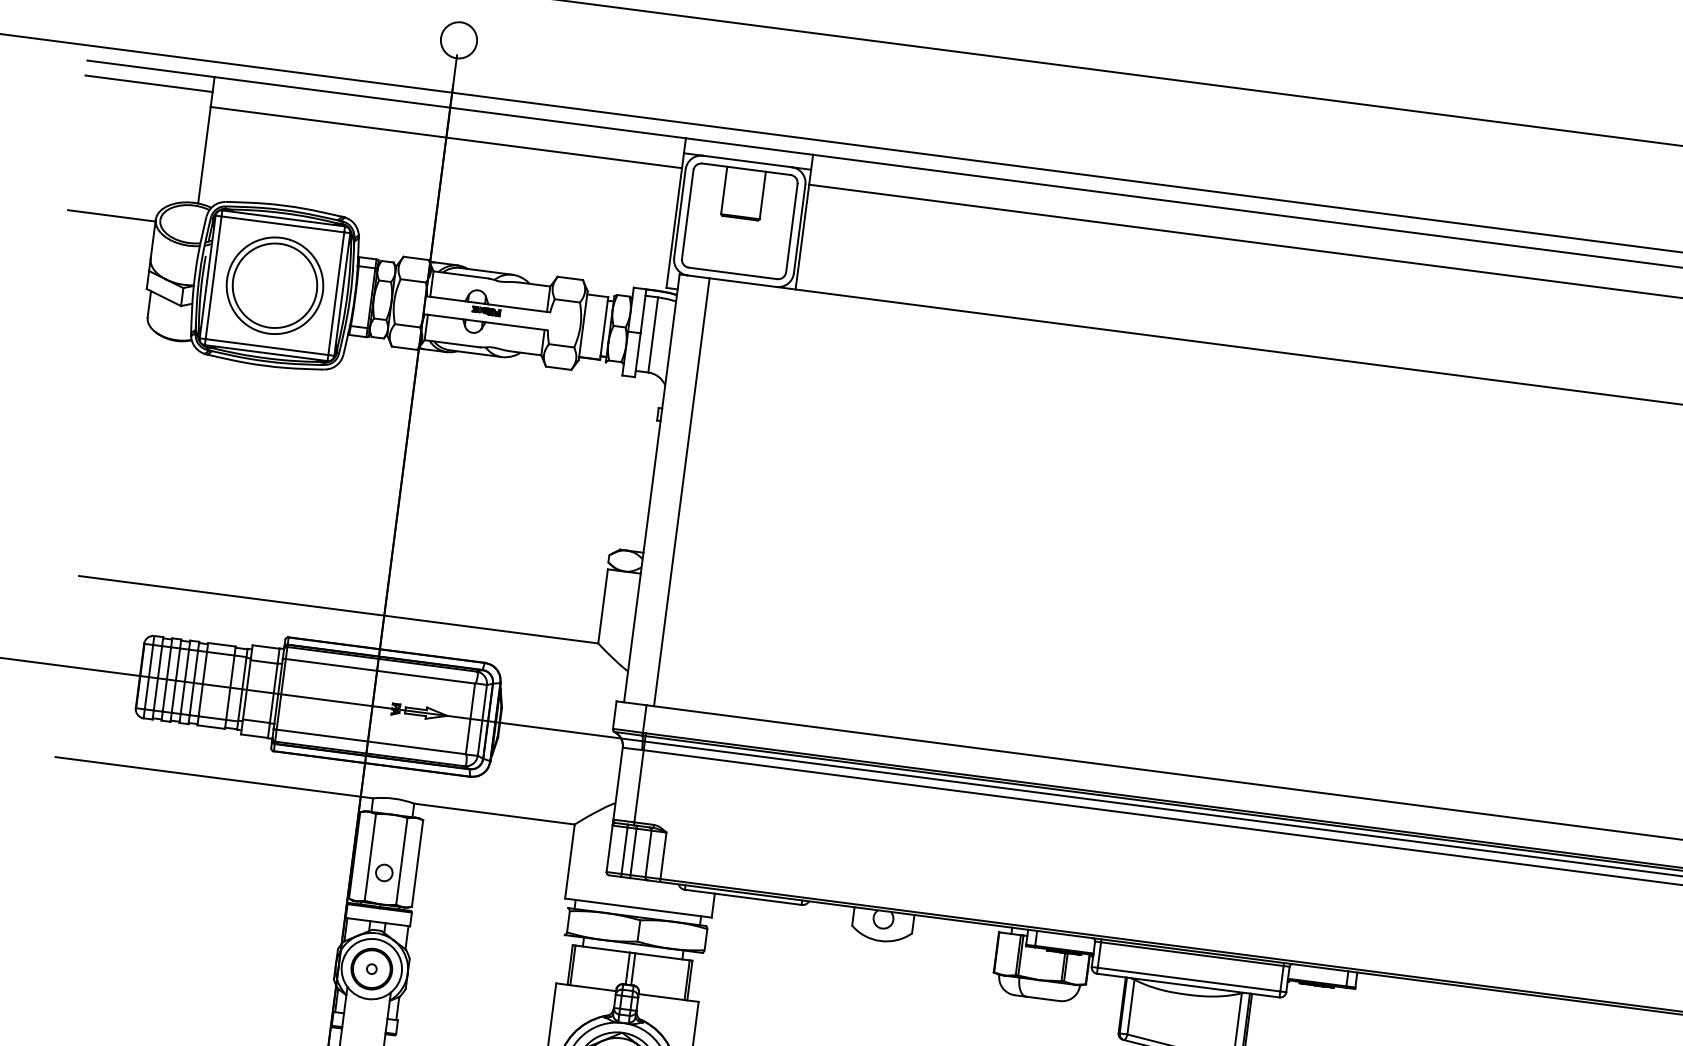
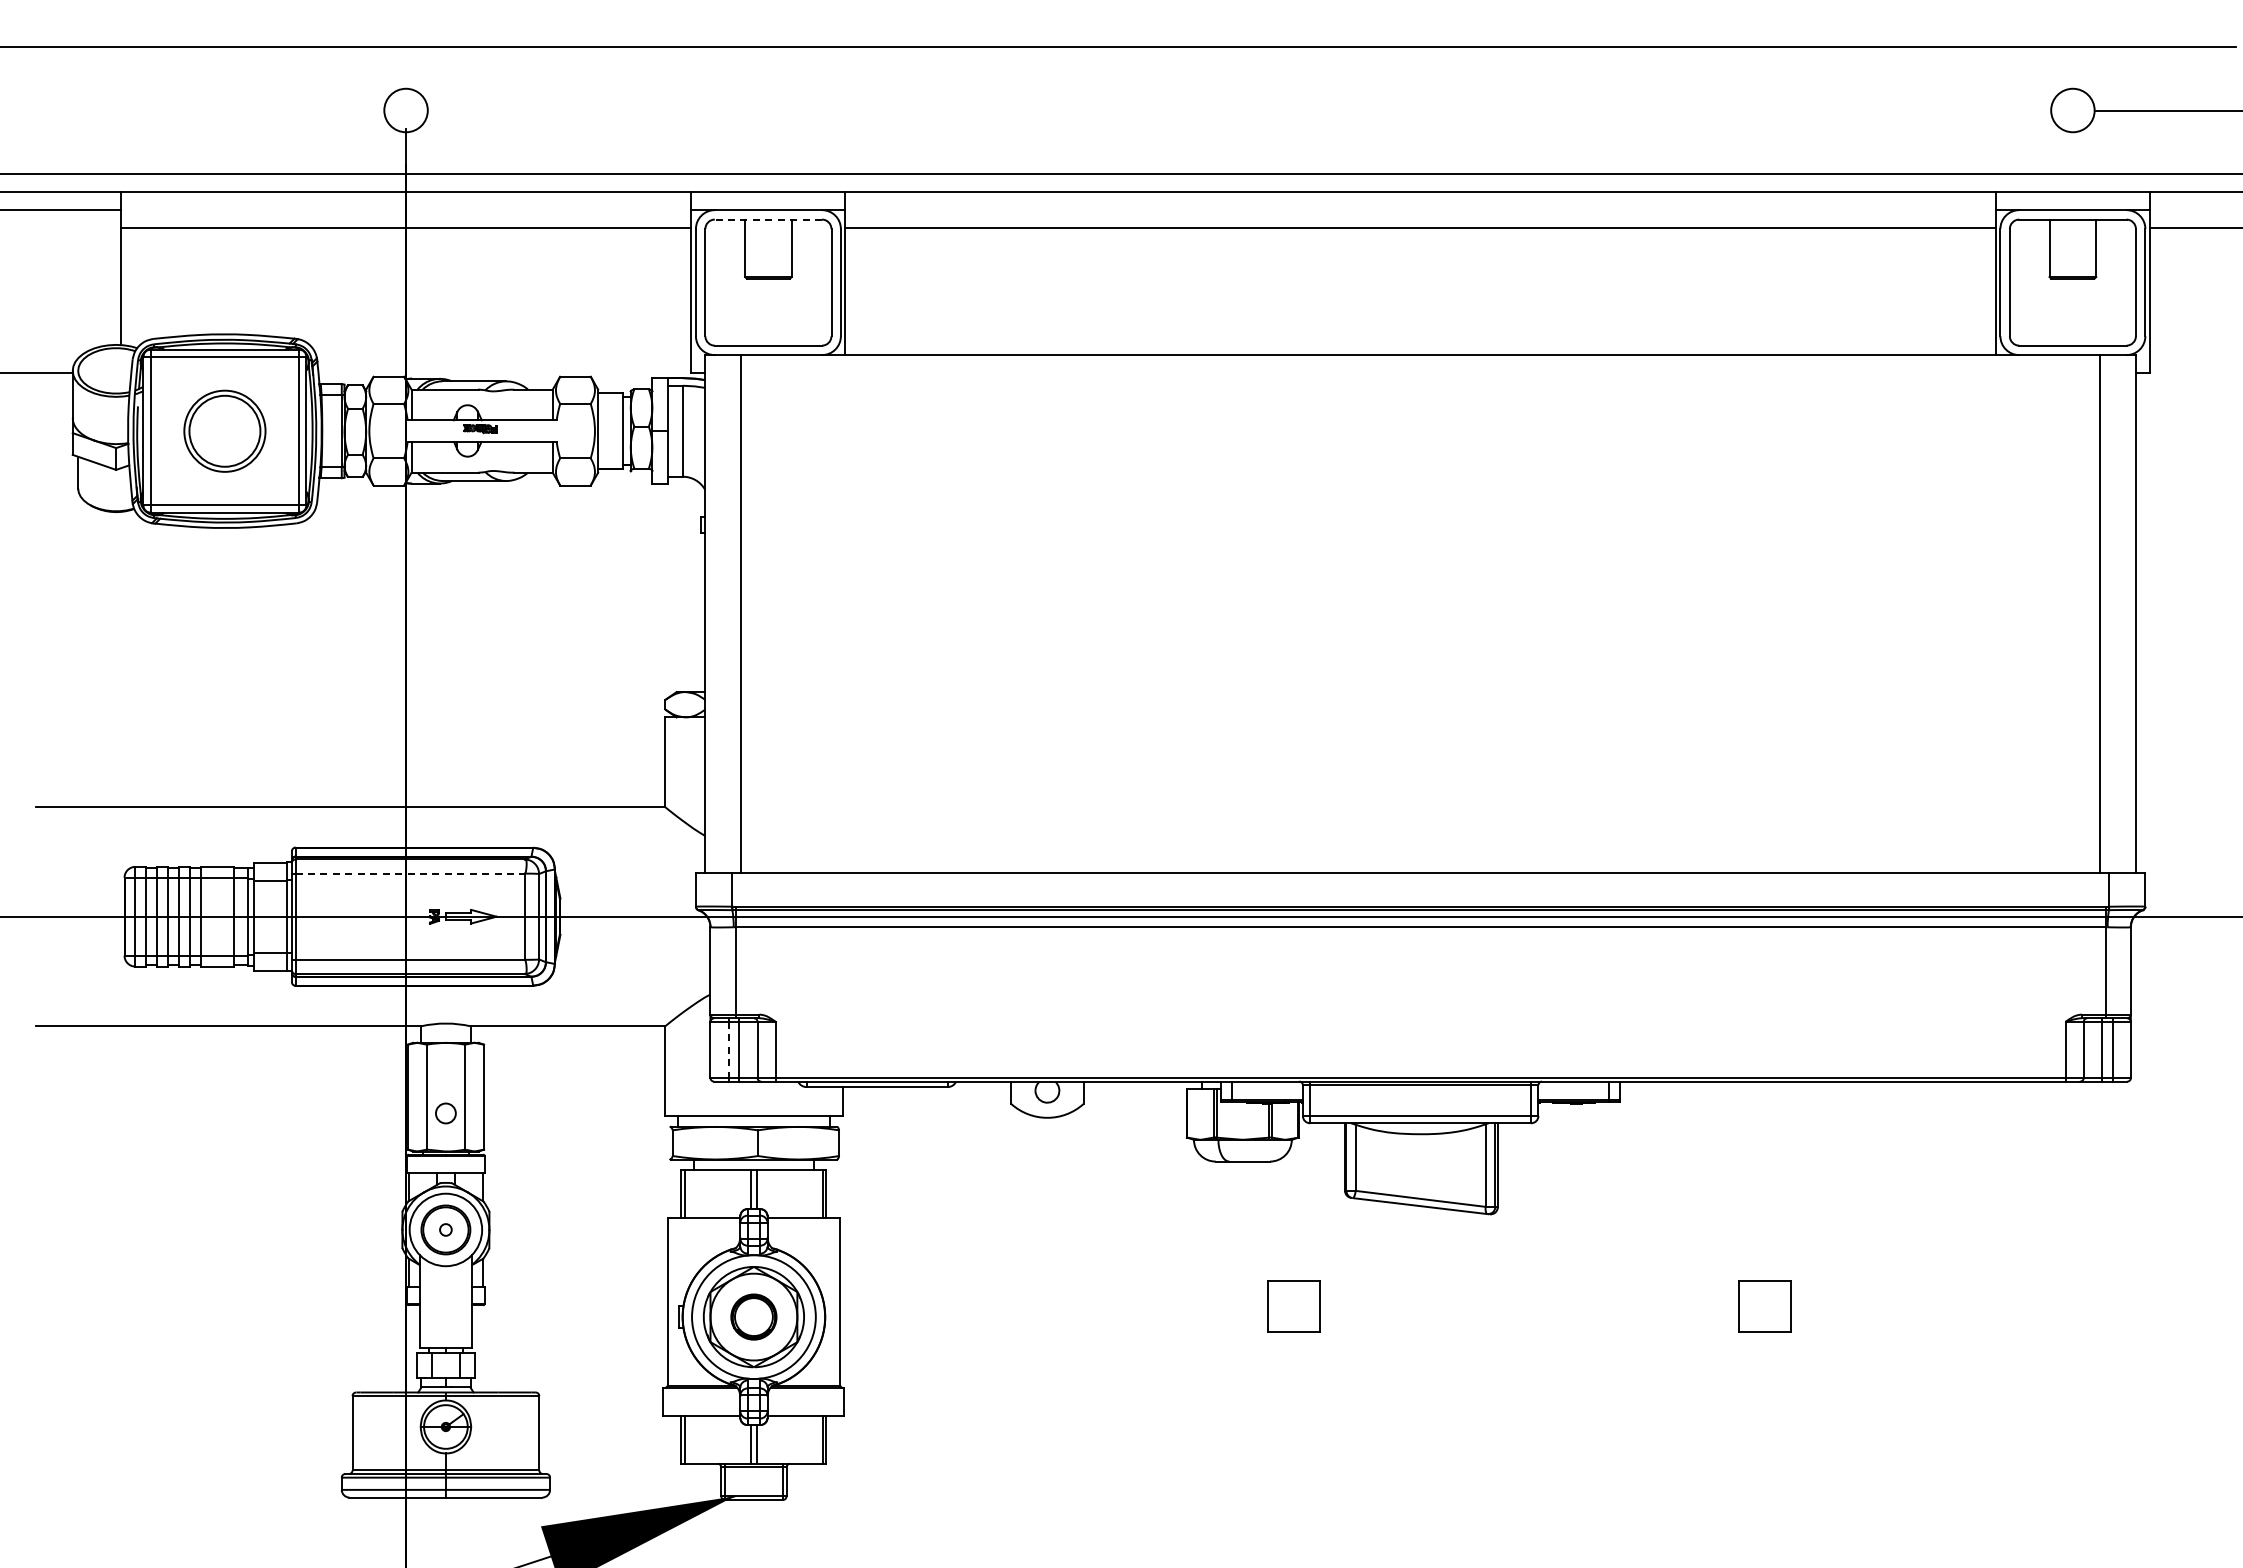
line: (746, 169) -> (768, 219), solid -> dashed
part: (274, 285) -> (224, 431), size x0.7
line: (380, 670) -> (410, 873), solid -> dashed
line: (624, 851) -> (728, 1050), solid -> dashed

